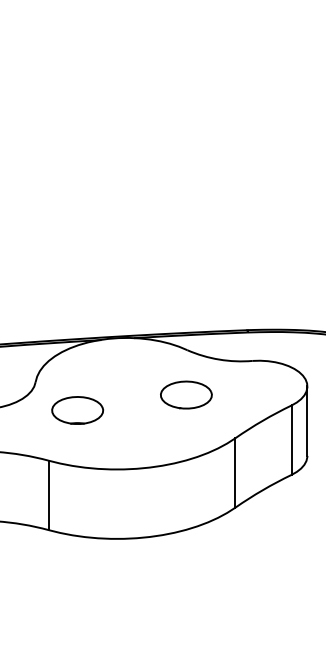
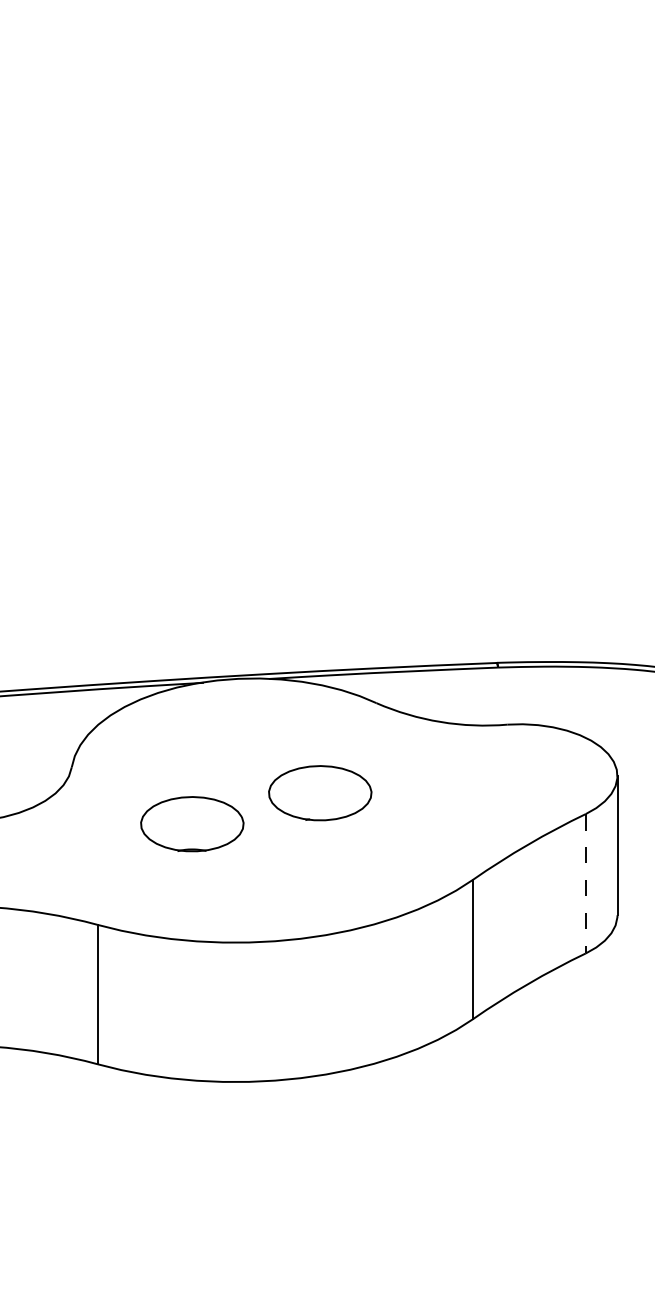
part: (186, 394) -> (320, 792), moved
part: (77, 410) -> (191, 824), moved
line: (291, 440) -> (585, 884), solid -> dashed

